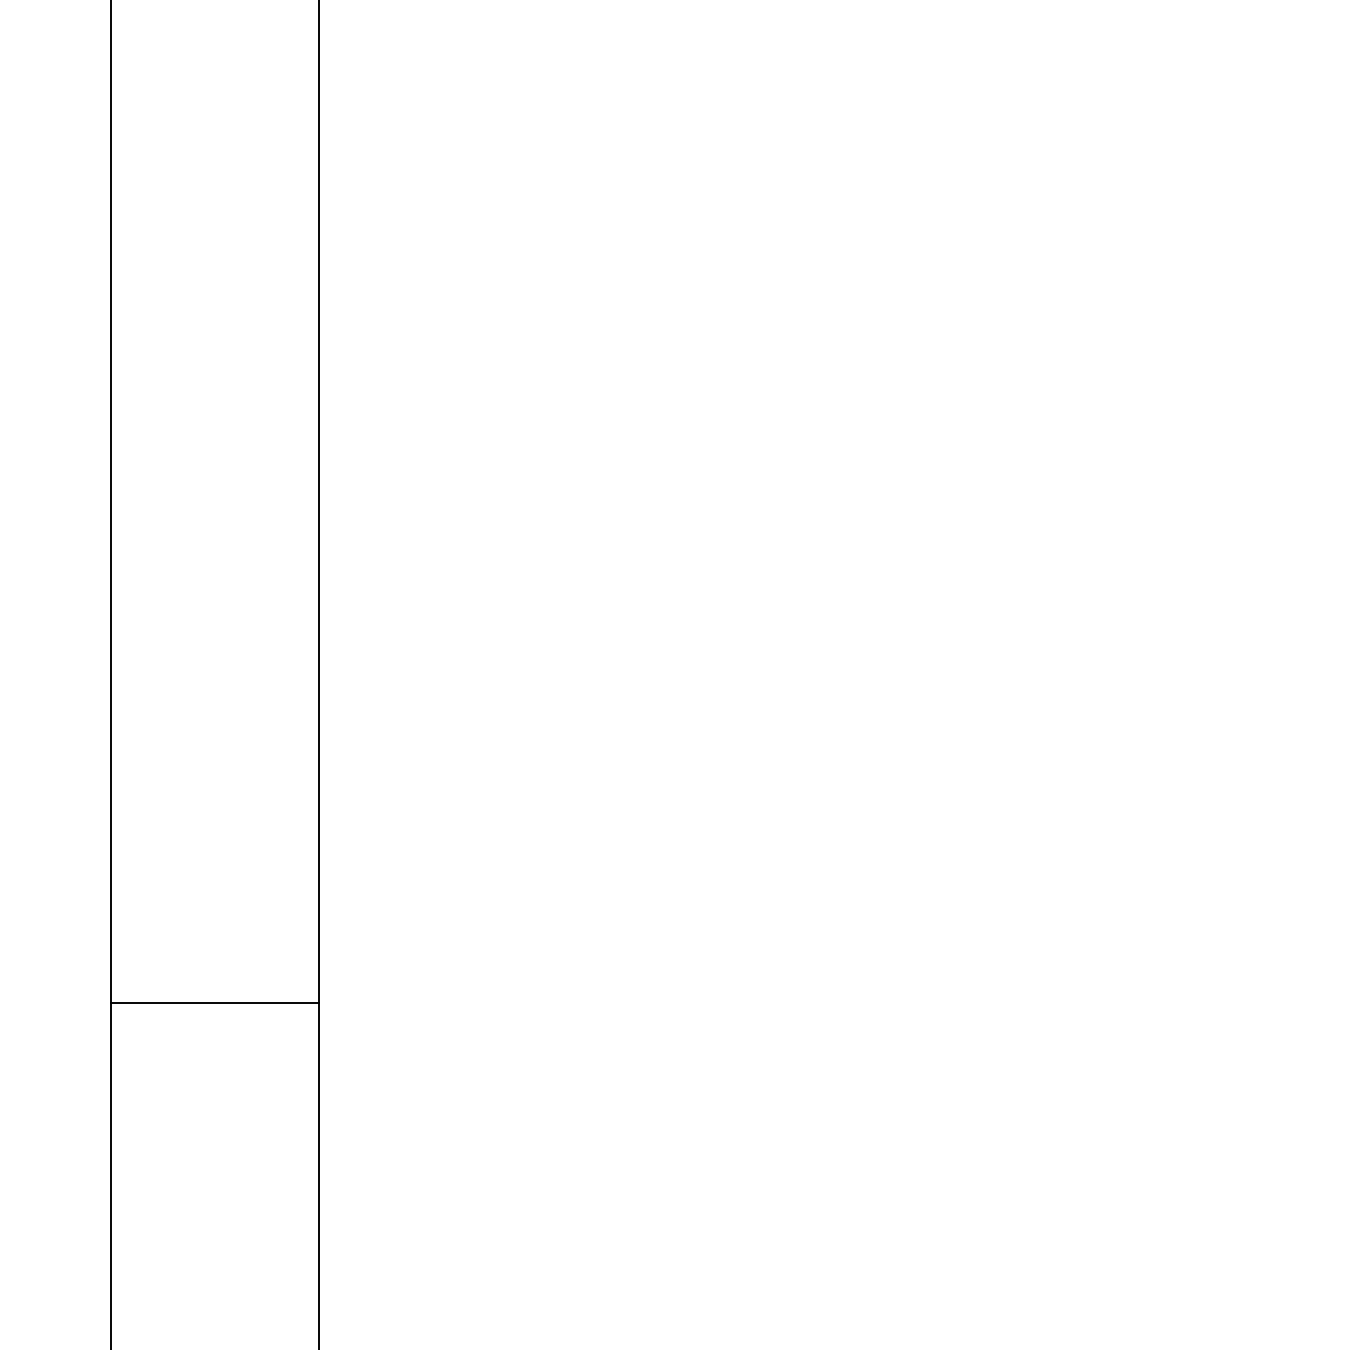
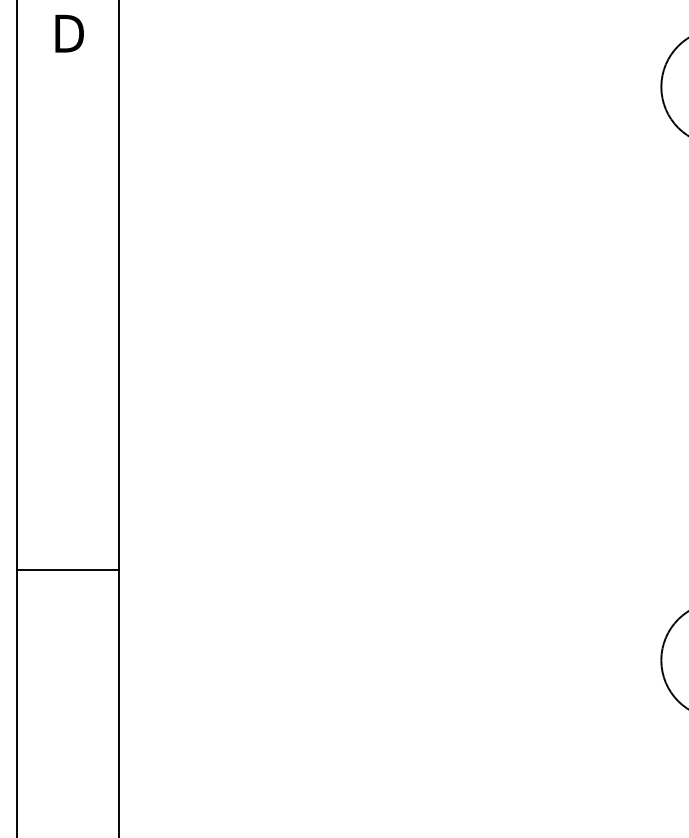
line: (214, 1003) -> (67, 570), moved

